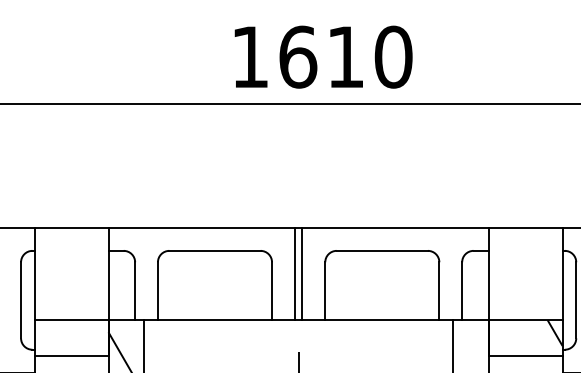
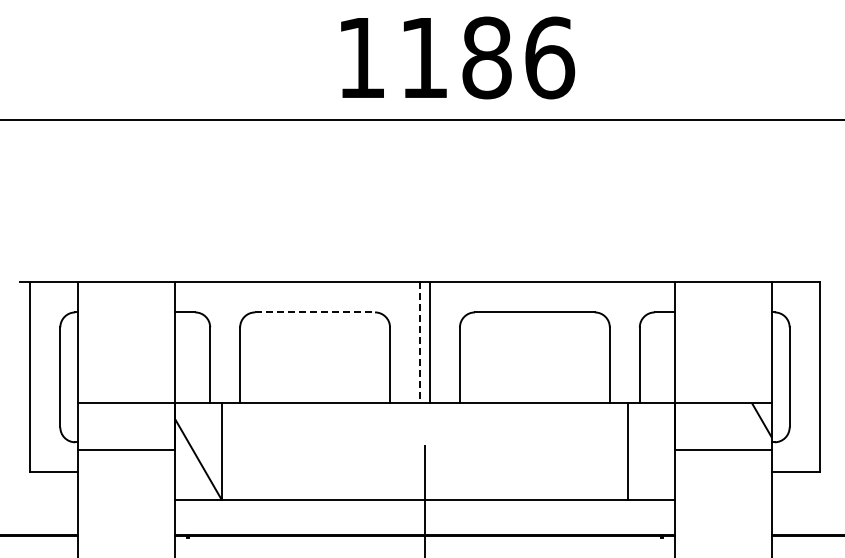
text: (346, 56) -> (487, 57), 1610 -> 1186
line: (215, 250) -> (315, 312), solid -> dashed
line: (295, 274) -> (420, 343), solid -> dashed

